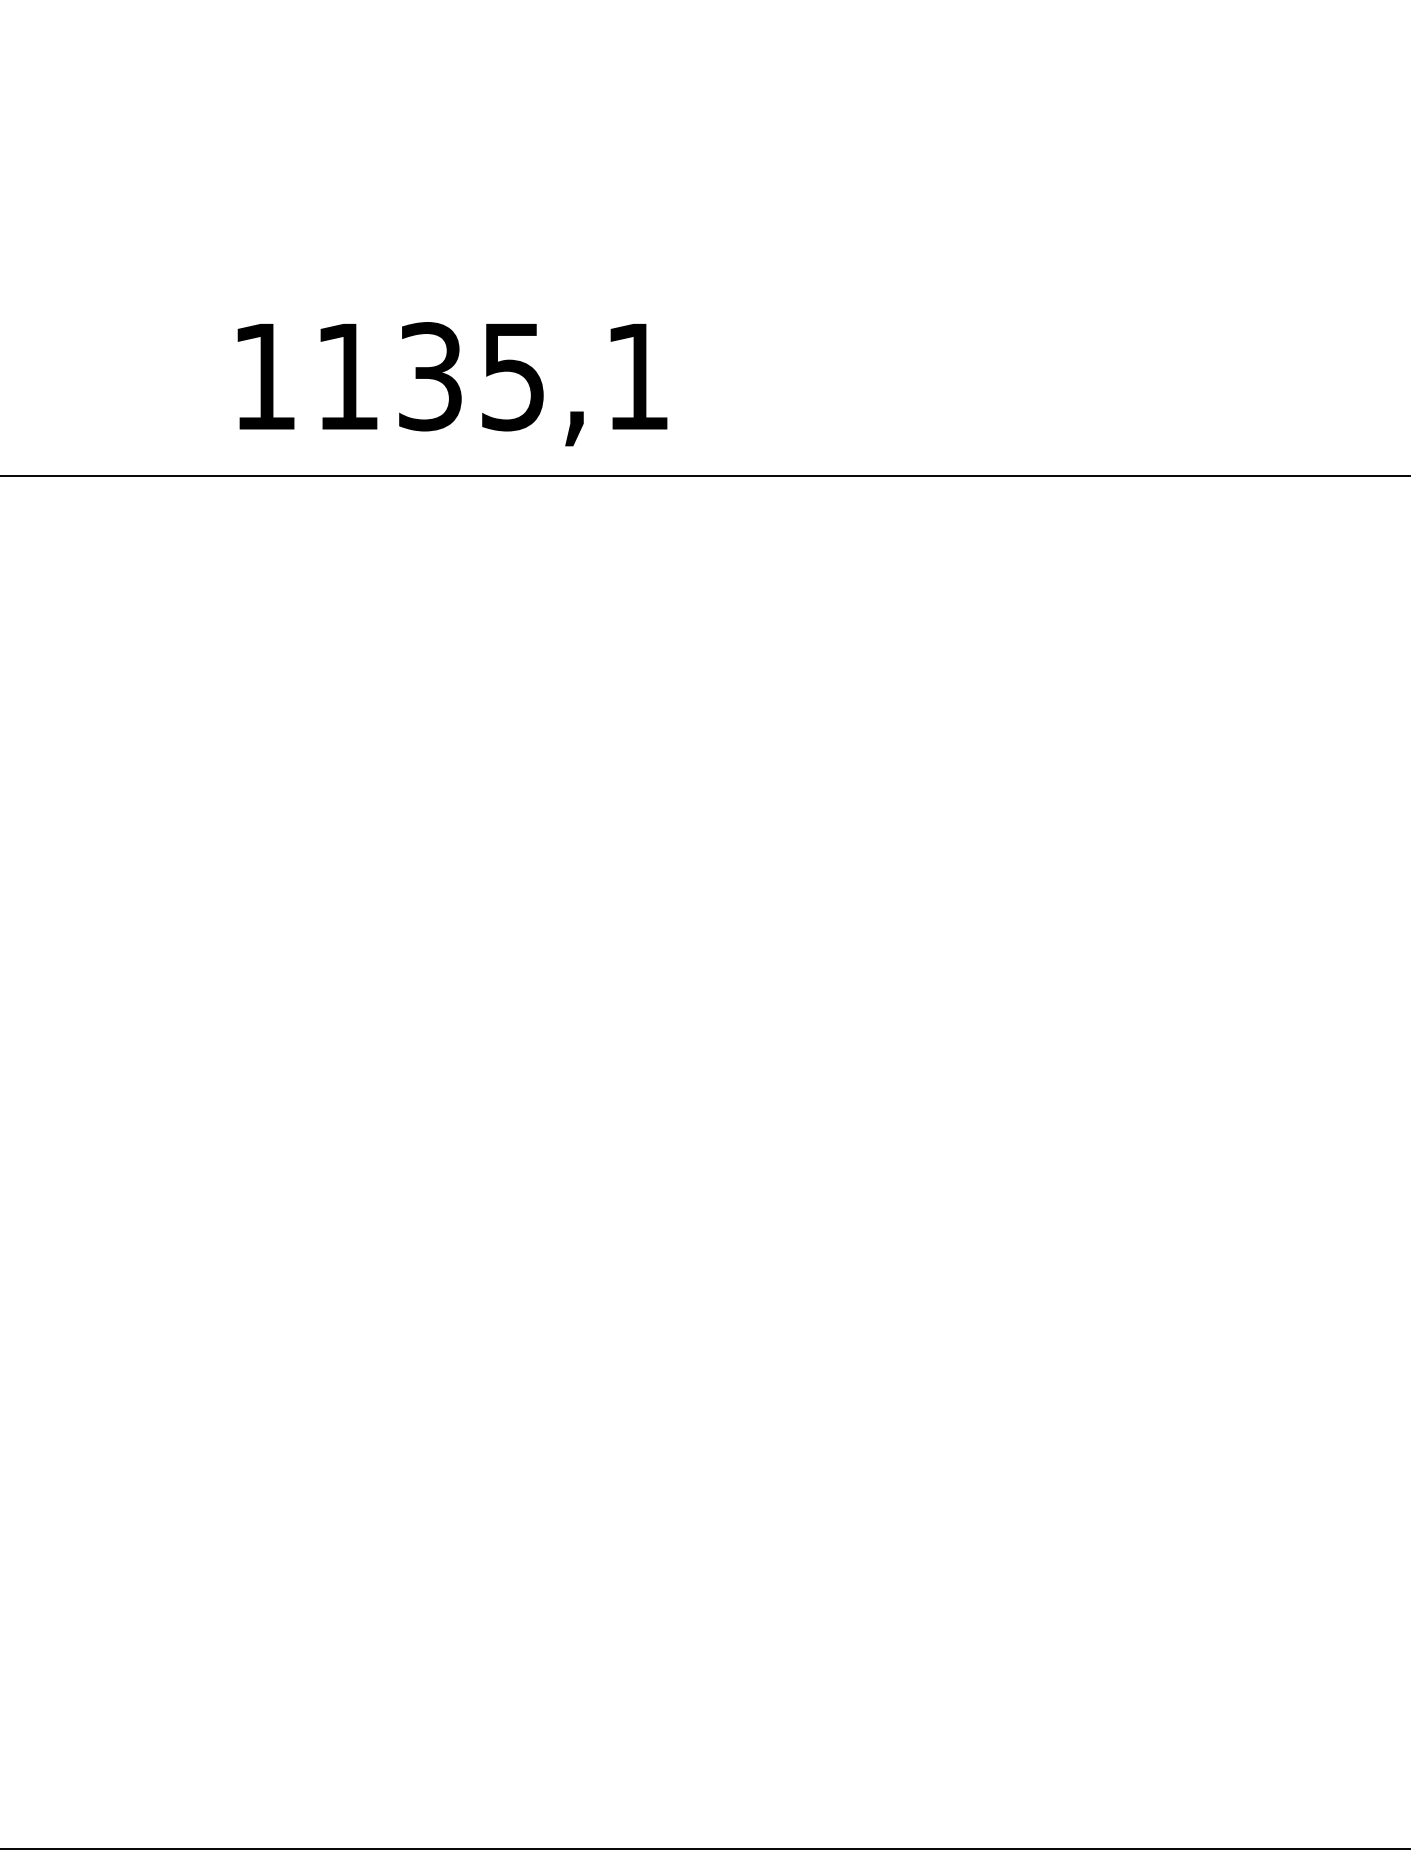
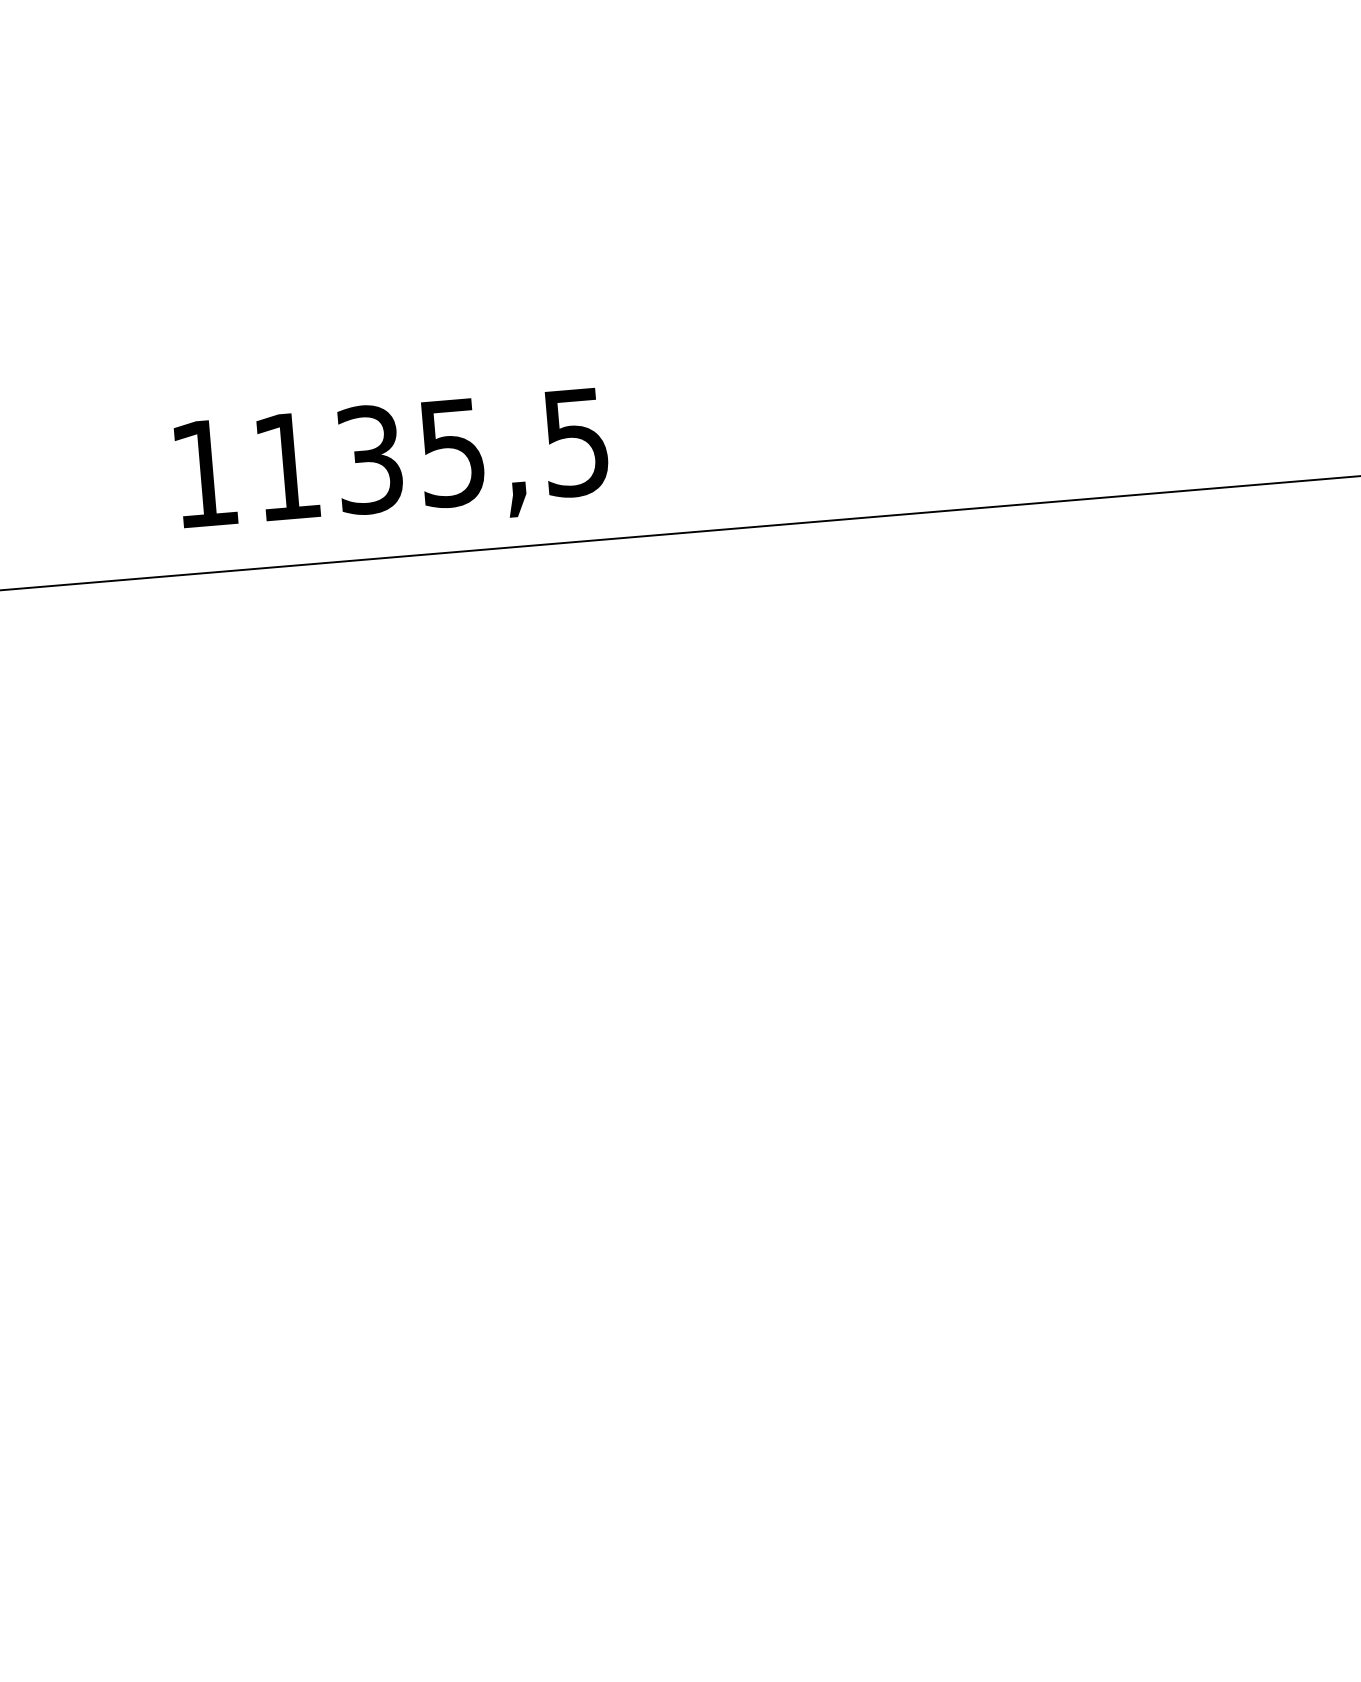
text: (636, 377) -> (575, 443), 1135,1 -> 1135,5

